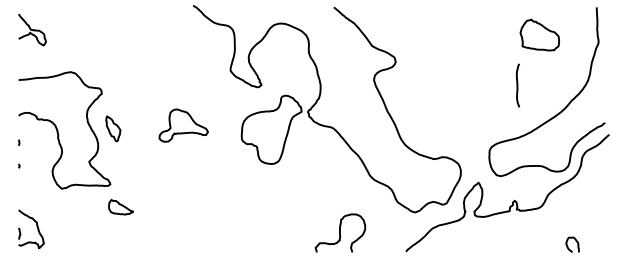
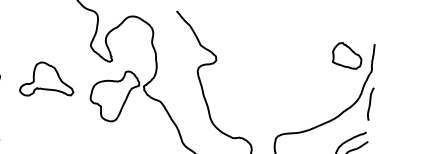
part: (539, 34) -> (347, 55), moved
curve: (518, 85) -> (370, 104), moved
part: (183, 125) -> (48, 81), size x1.43

